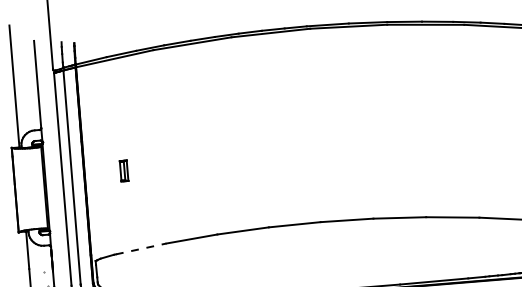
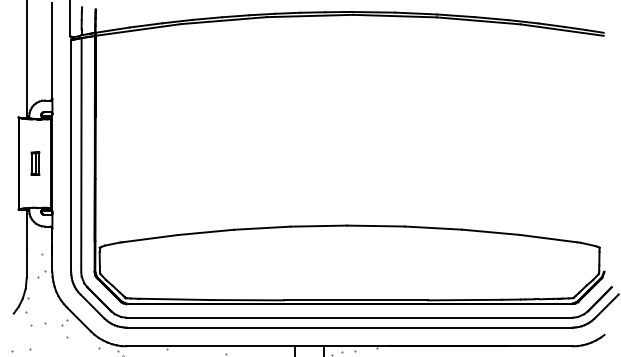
part: (124, 170) -> (35, 163), moved
line: (141, 248) -> (150, 238), dashed -> solid

